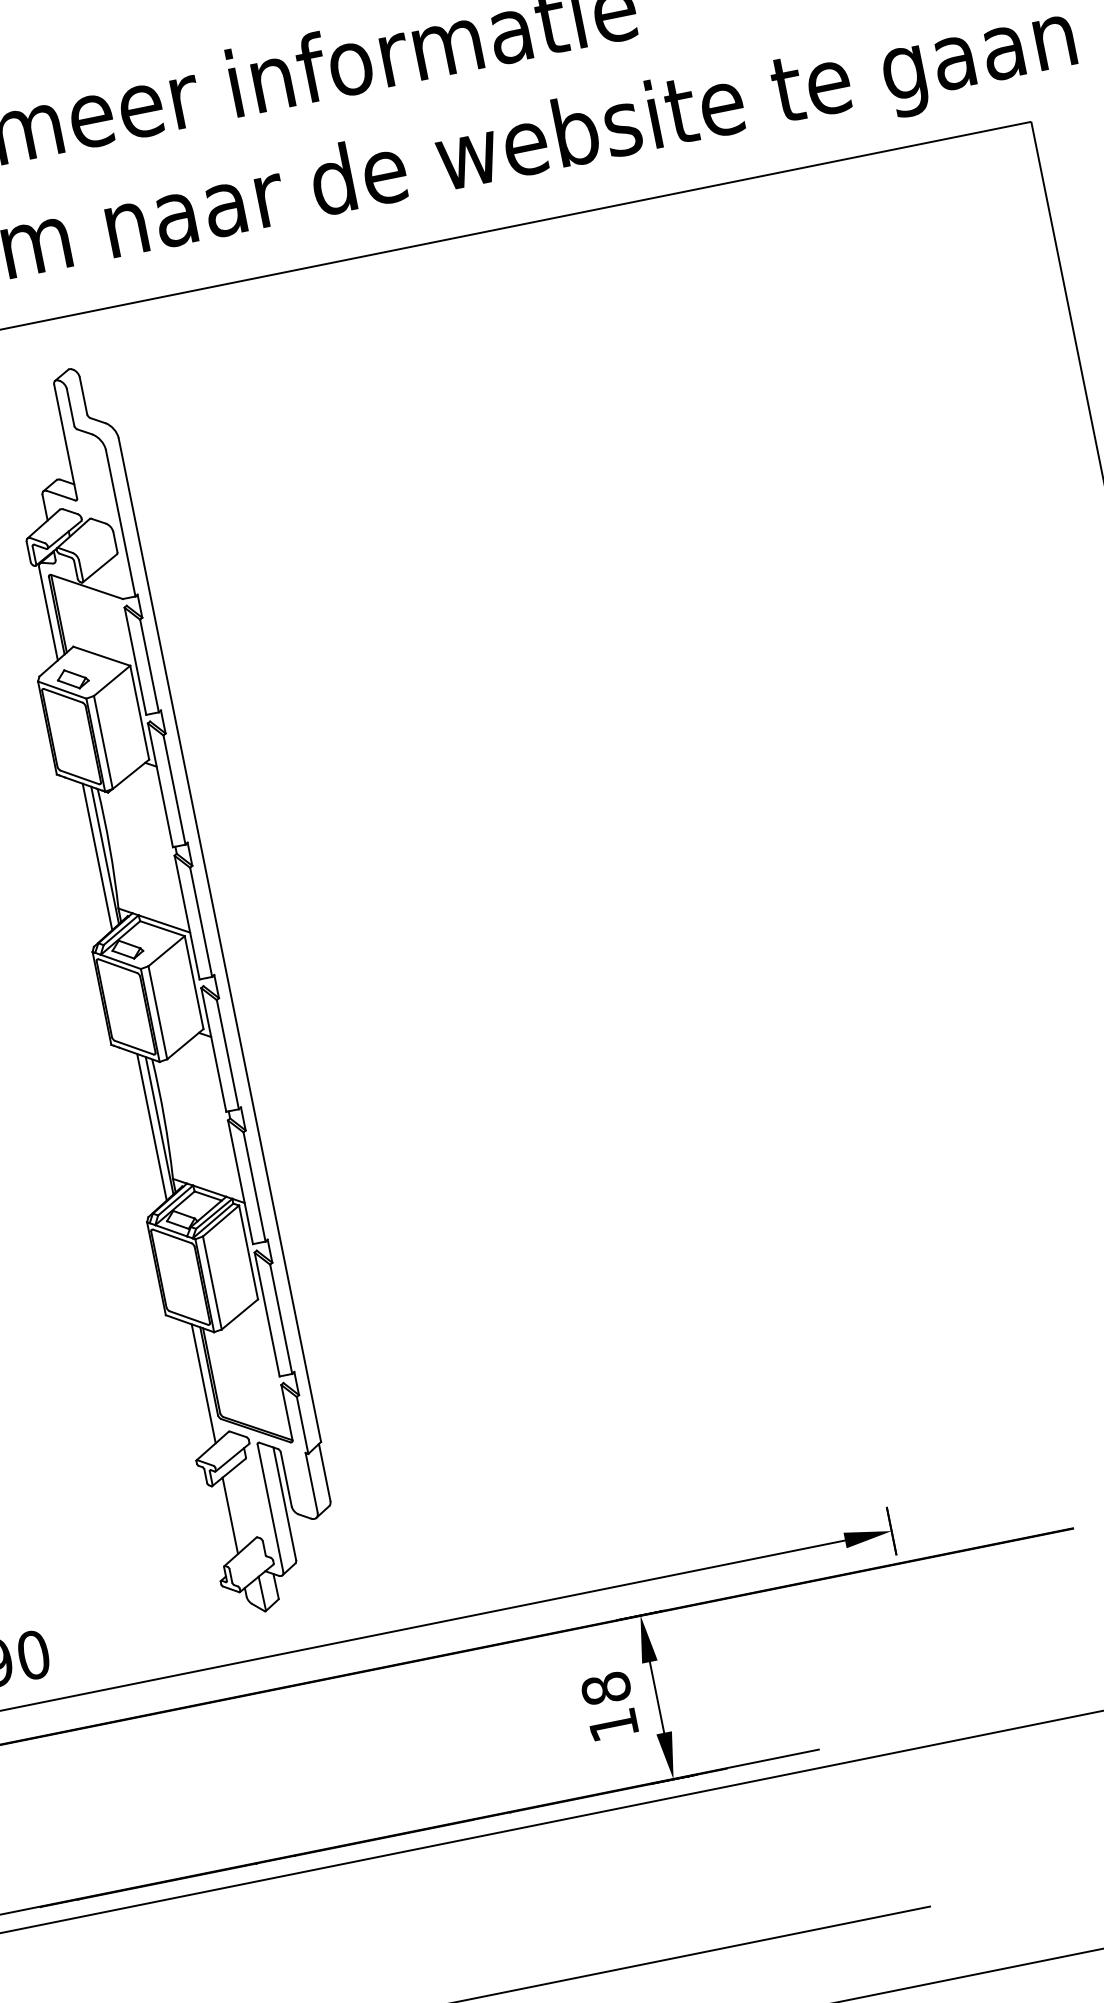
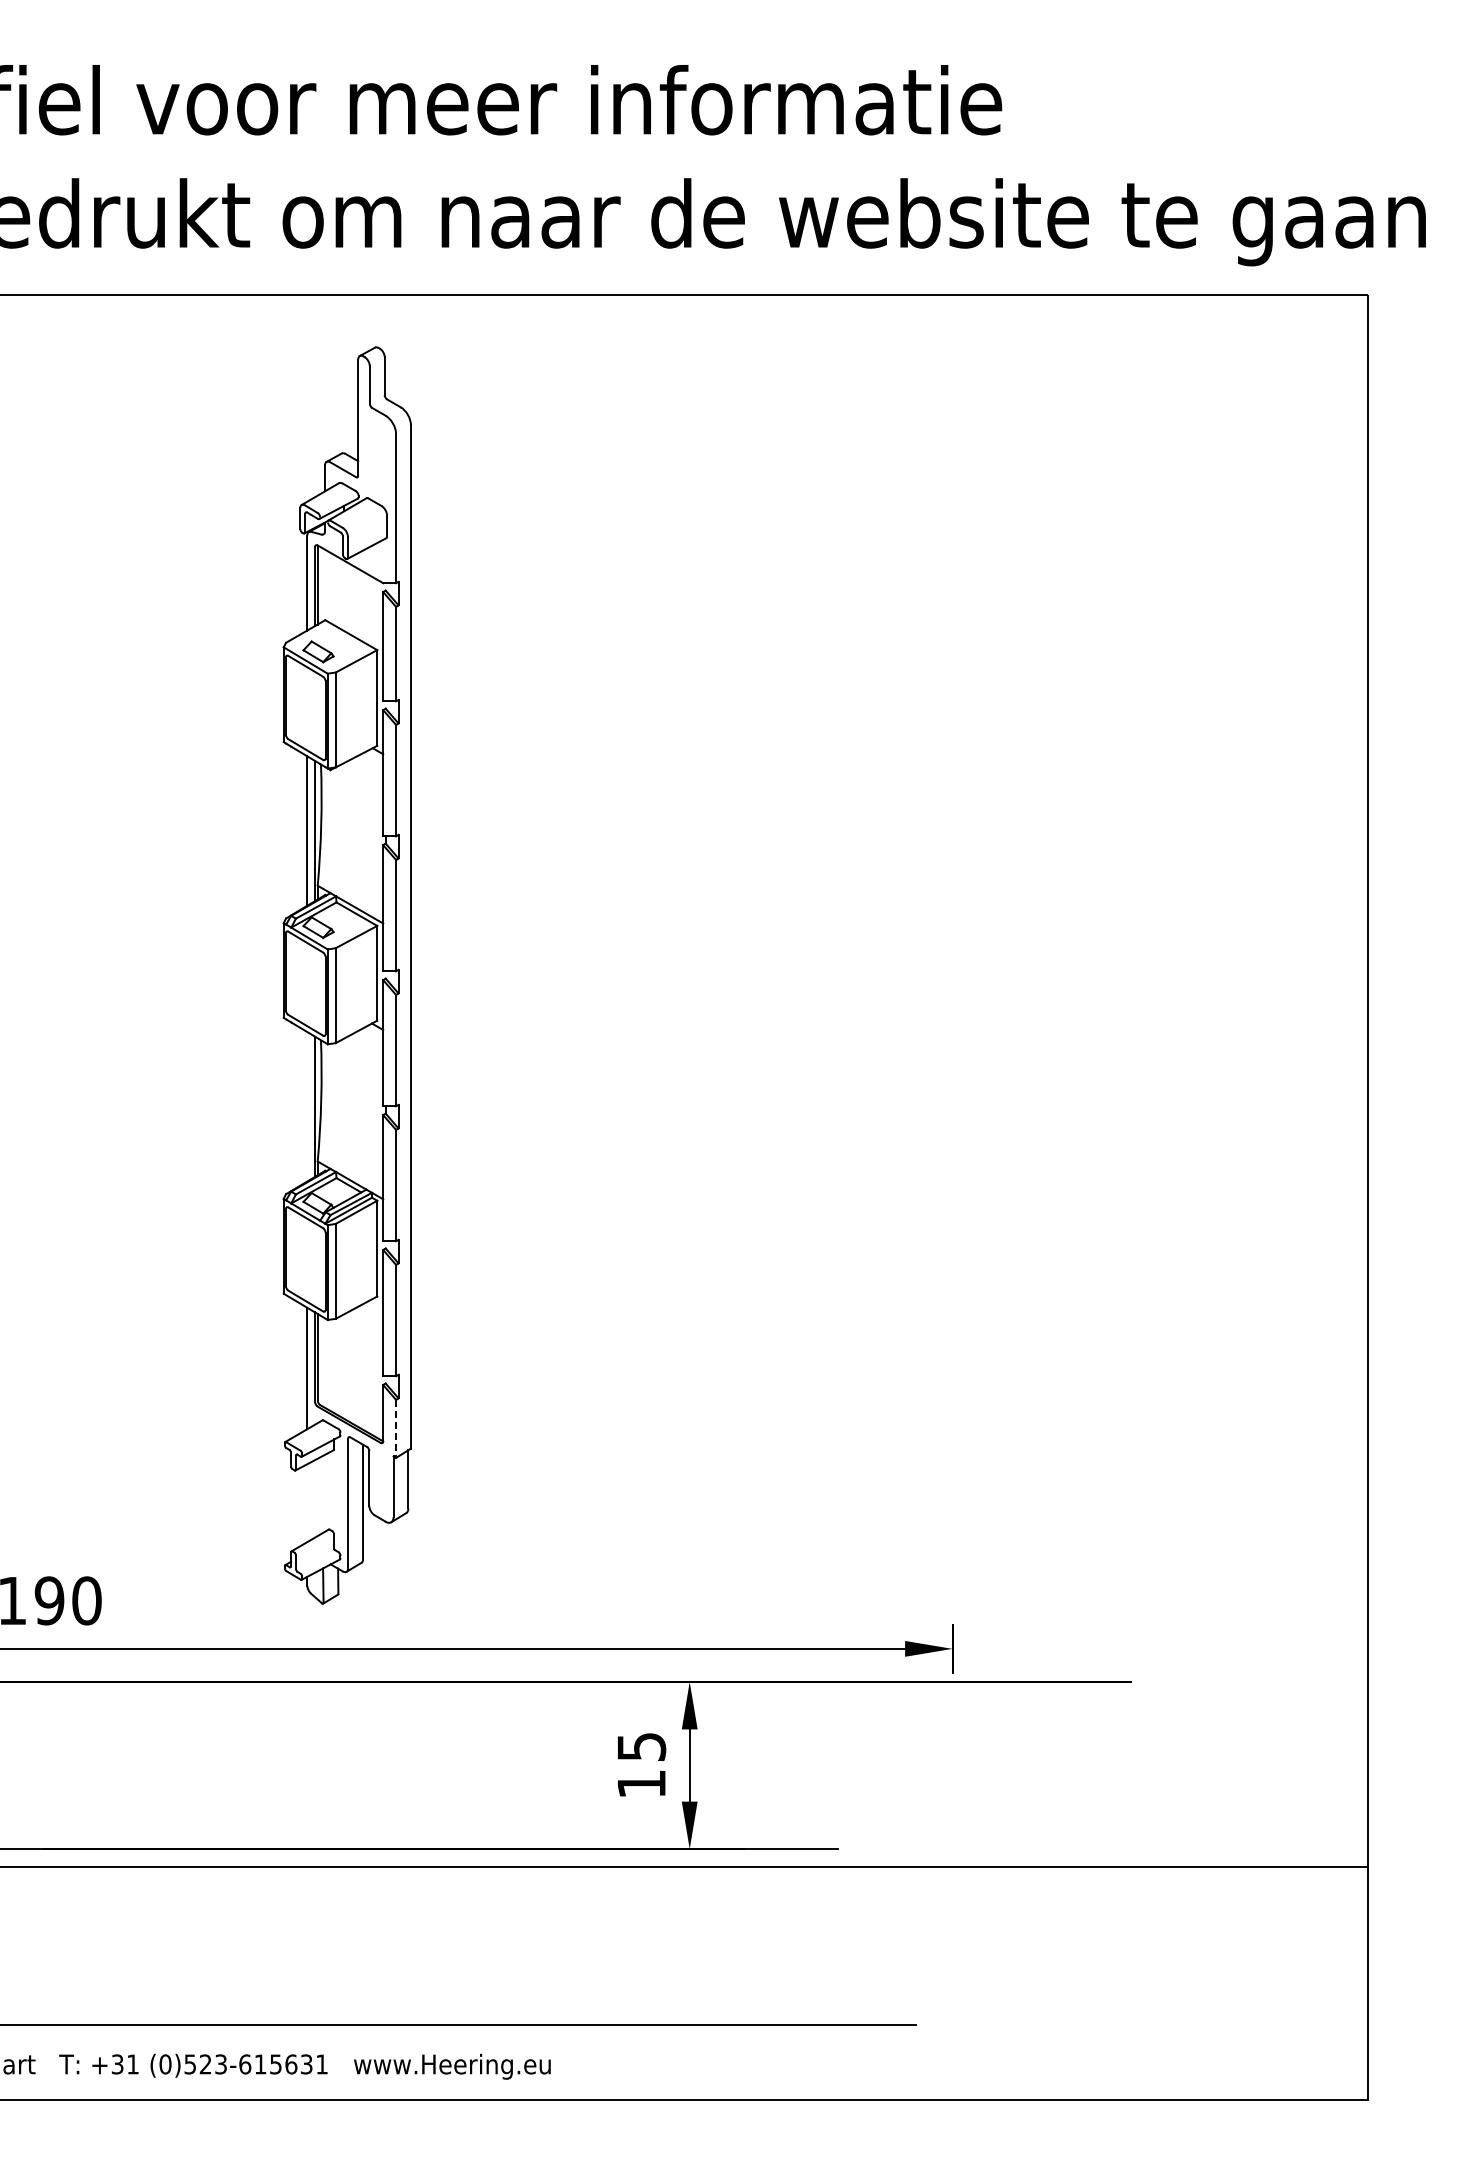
line: (152, 1126) -> (307, 1106), removed
line: (303, 1425) -> (396, 1429), solid -> dashed
line: (230, 1516) -> (307, 1503), removed
text: (606, 1688) -> (641, 1746), 18 -> 15

